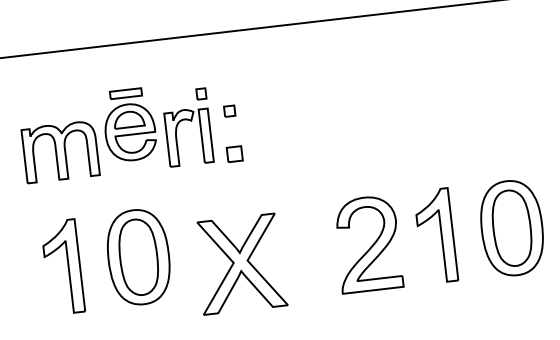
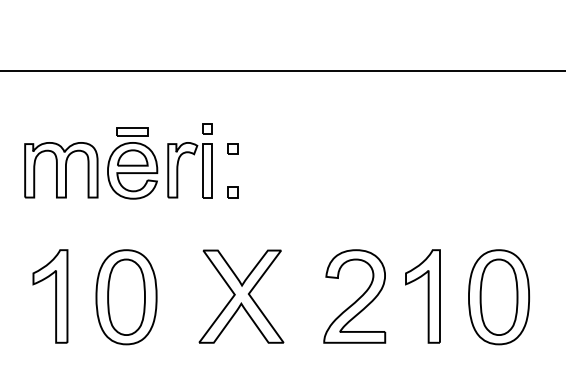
part: (129, 125) -> (132, 163), moved
part: (233, 154) -> (232, 192), size x0.71
part: (138, 257) -> (126, 297), moved
part: (240, 263) -> (241, 296), moved
part: (62, 267) -> (50, 296), moved

